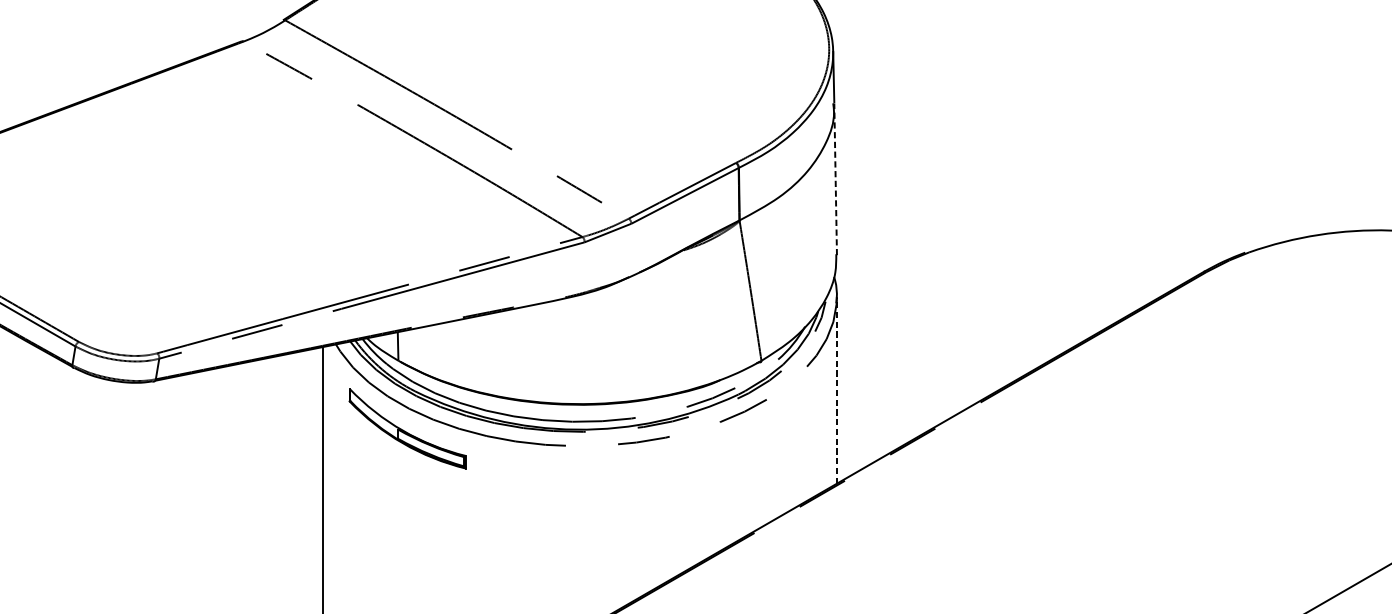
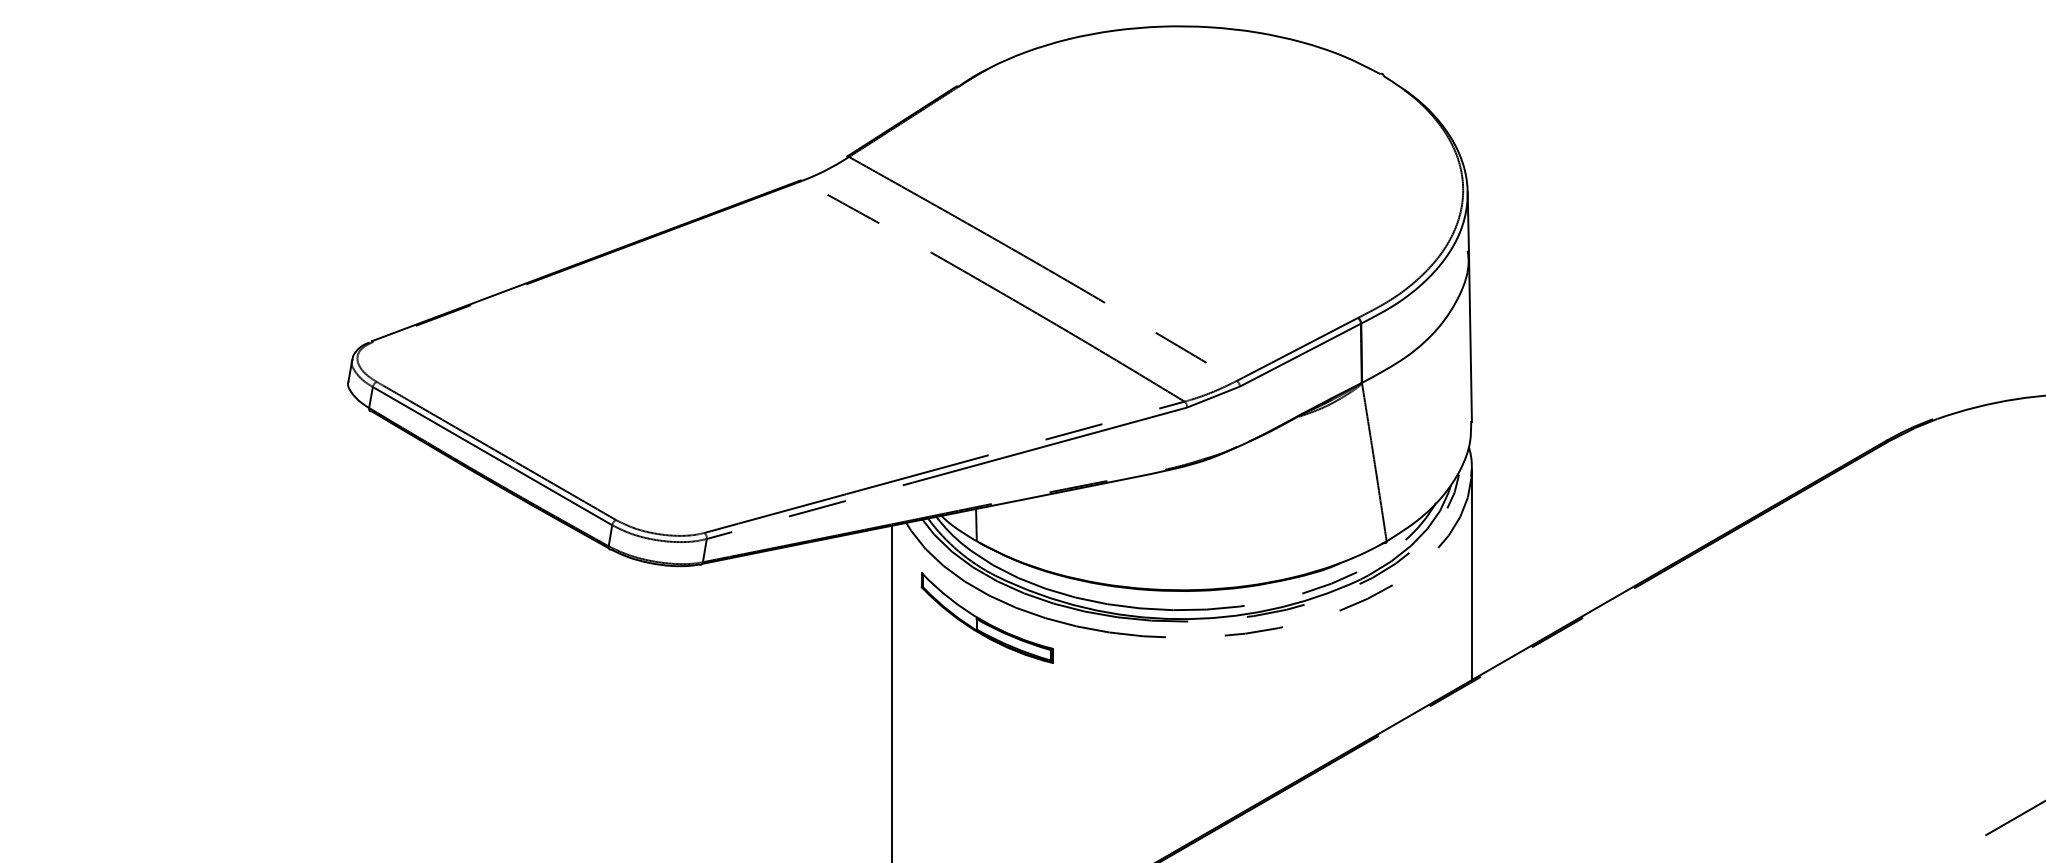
line: (835, 179) -> (1470, 336), dashed -> solid
line: (836, 391) -> (1471, 575), dashed -> solid

